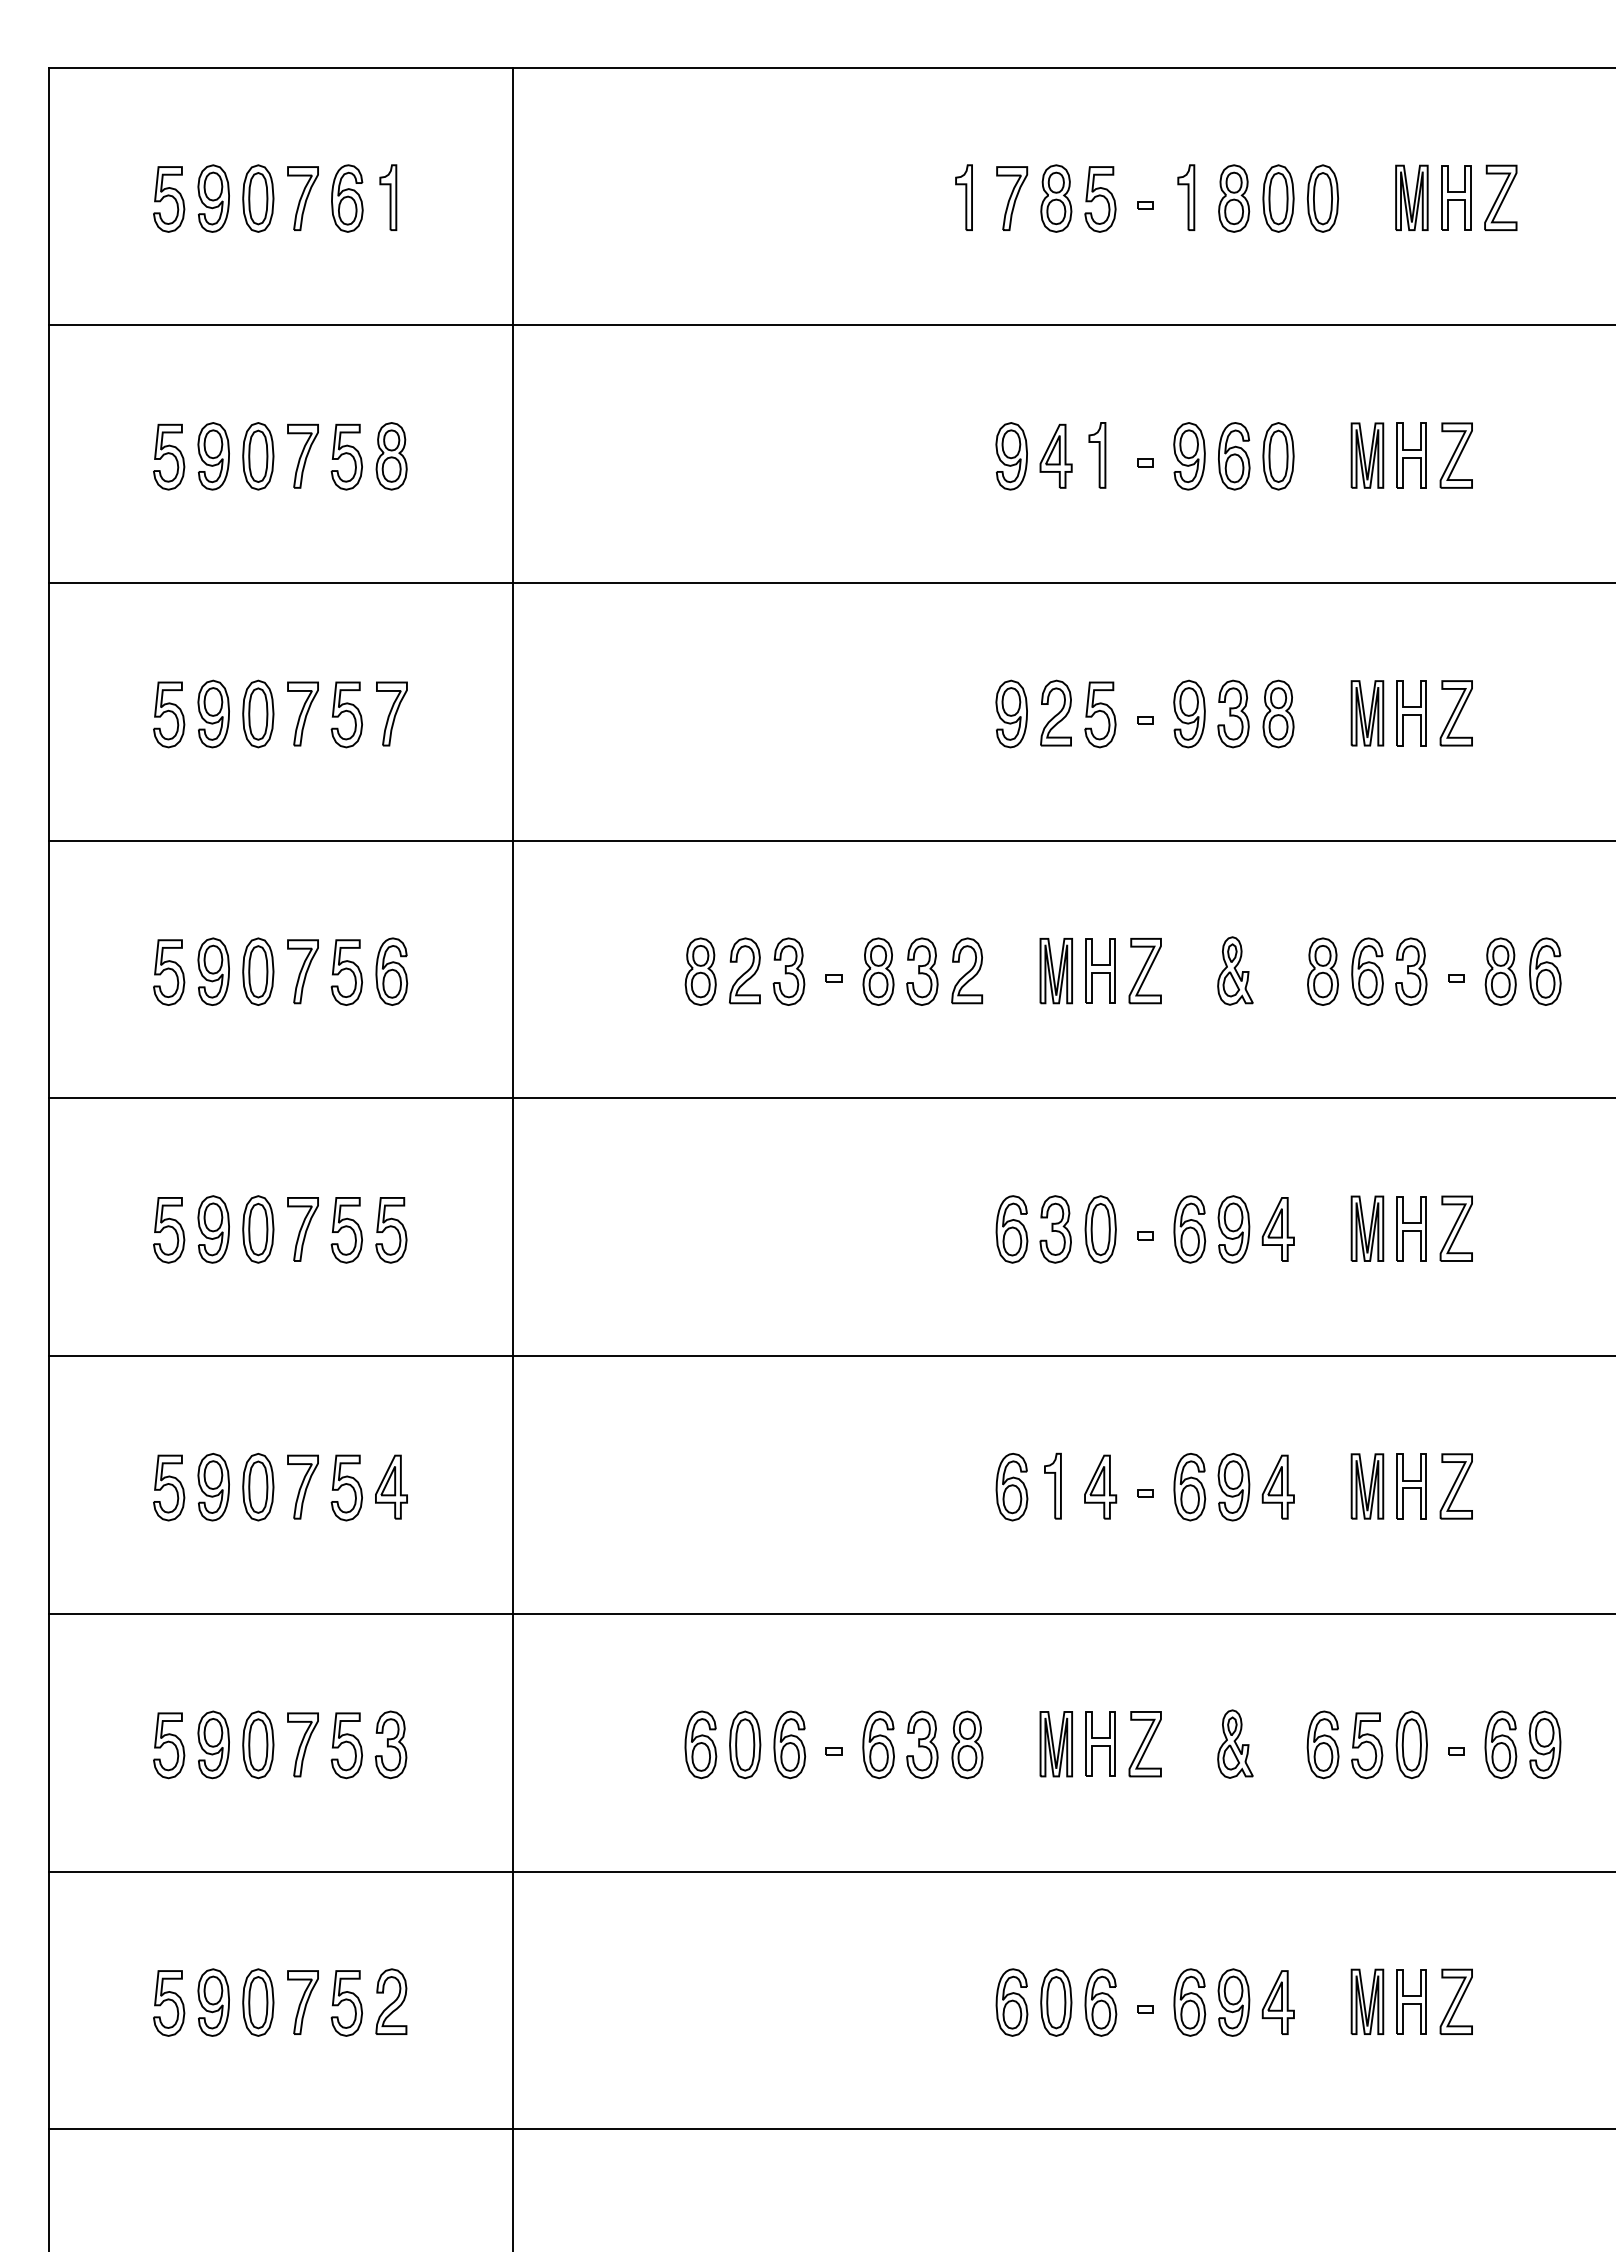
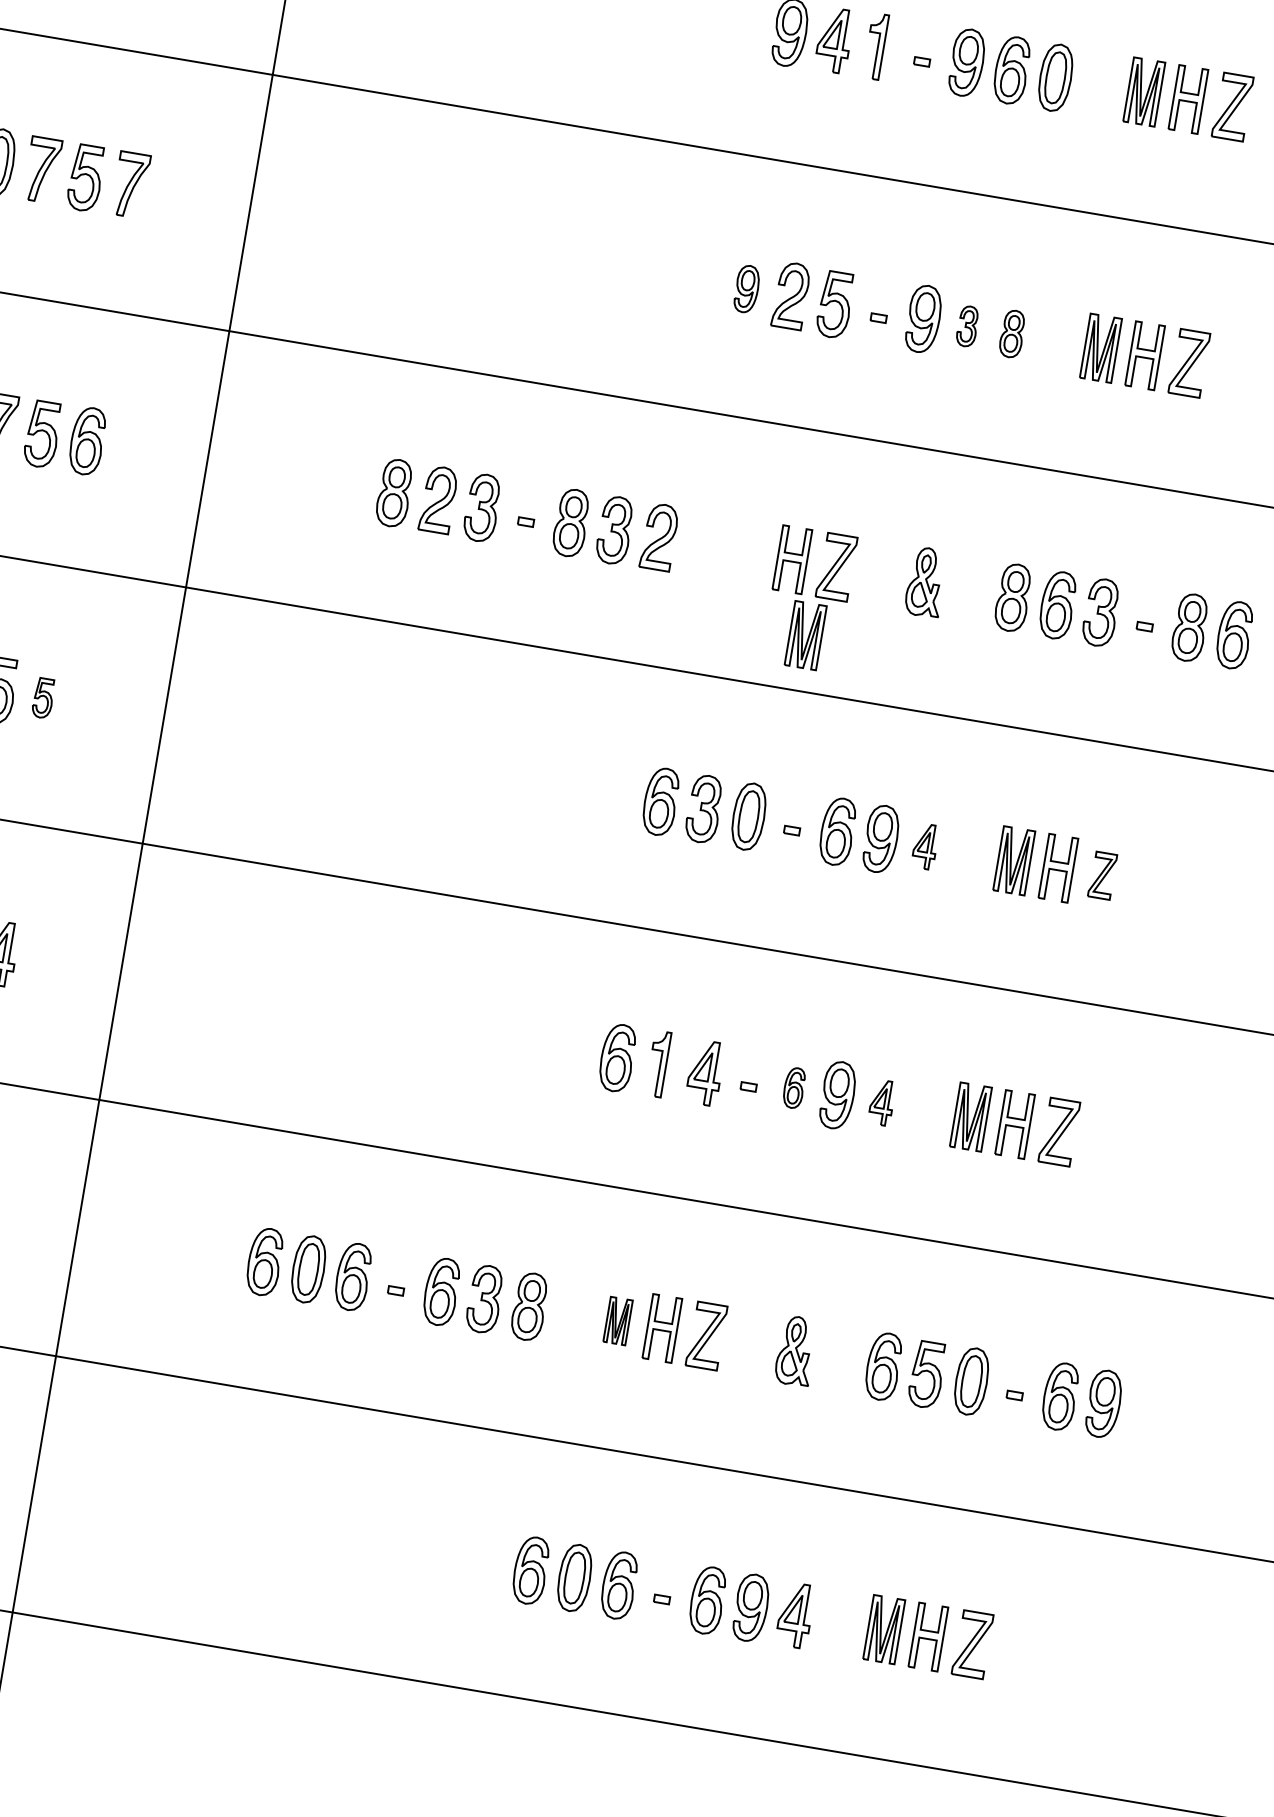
part: (1011, 713) -> (746, 288), size x0.7
part: (1233, 713) -> (967, 325), size x0.6
part: (1278, 713) -> (1012, 333), size x0.7
part: (1055, 971) -> (804, 635), moved
part: (1455, 1228) -> (1101, 875), size x0.7
part: (1277, 1229) -> (924, 846), size x0.7
part: (391, 1230) -> (43, 698), size x0.6
part: (1277, 1486) -> (881, 1101), size x0.7
part: (1189, 1487) -> (793, 1088), size x0.6
part: (1055, 1744) -> (617, 1321), size x0.7

